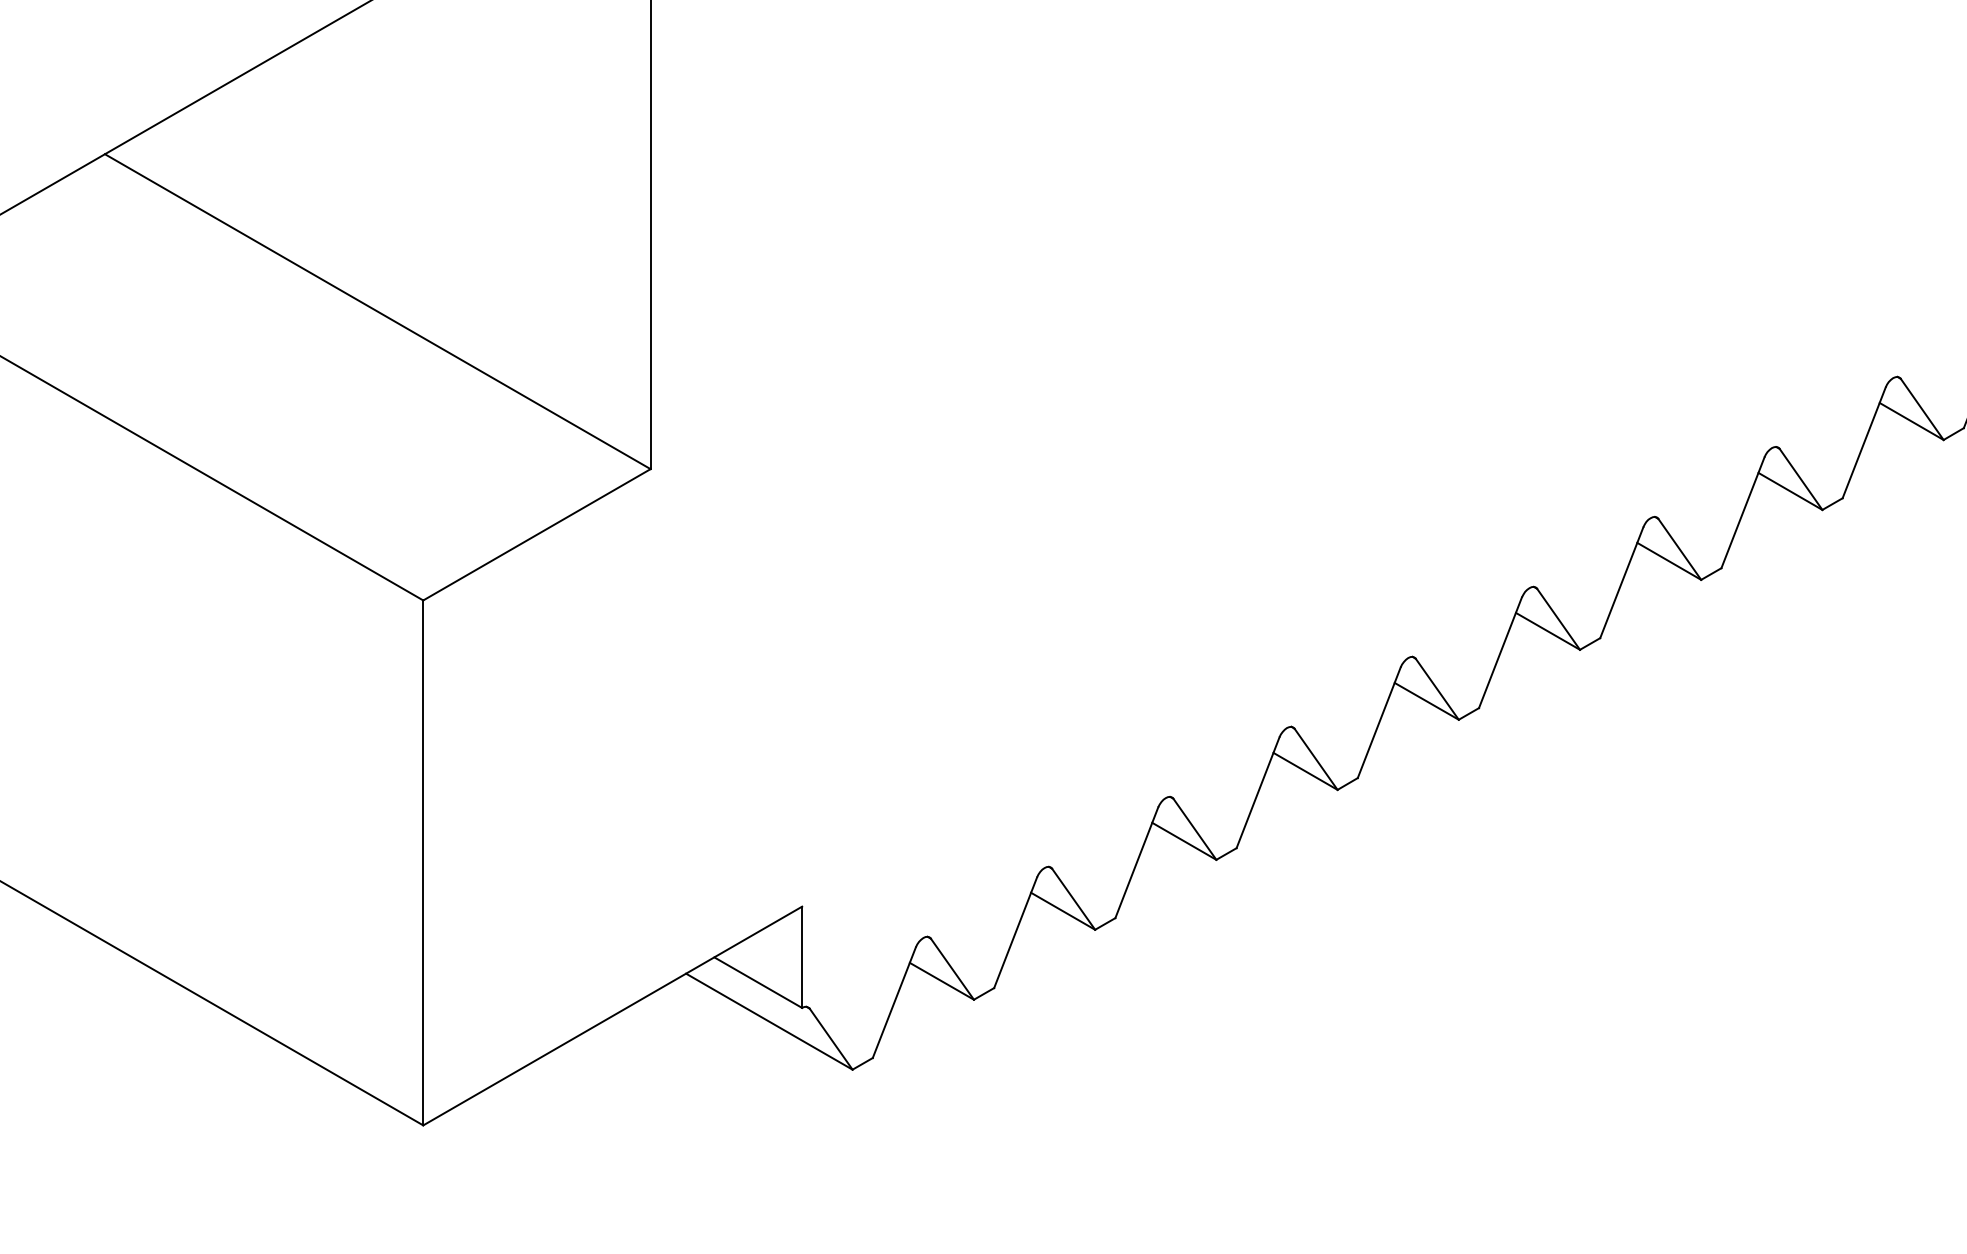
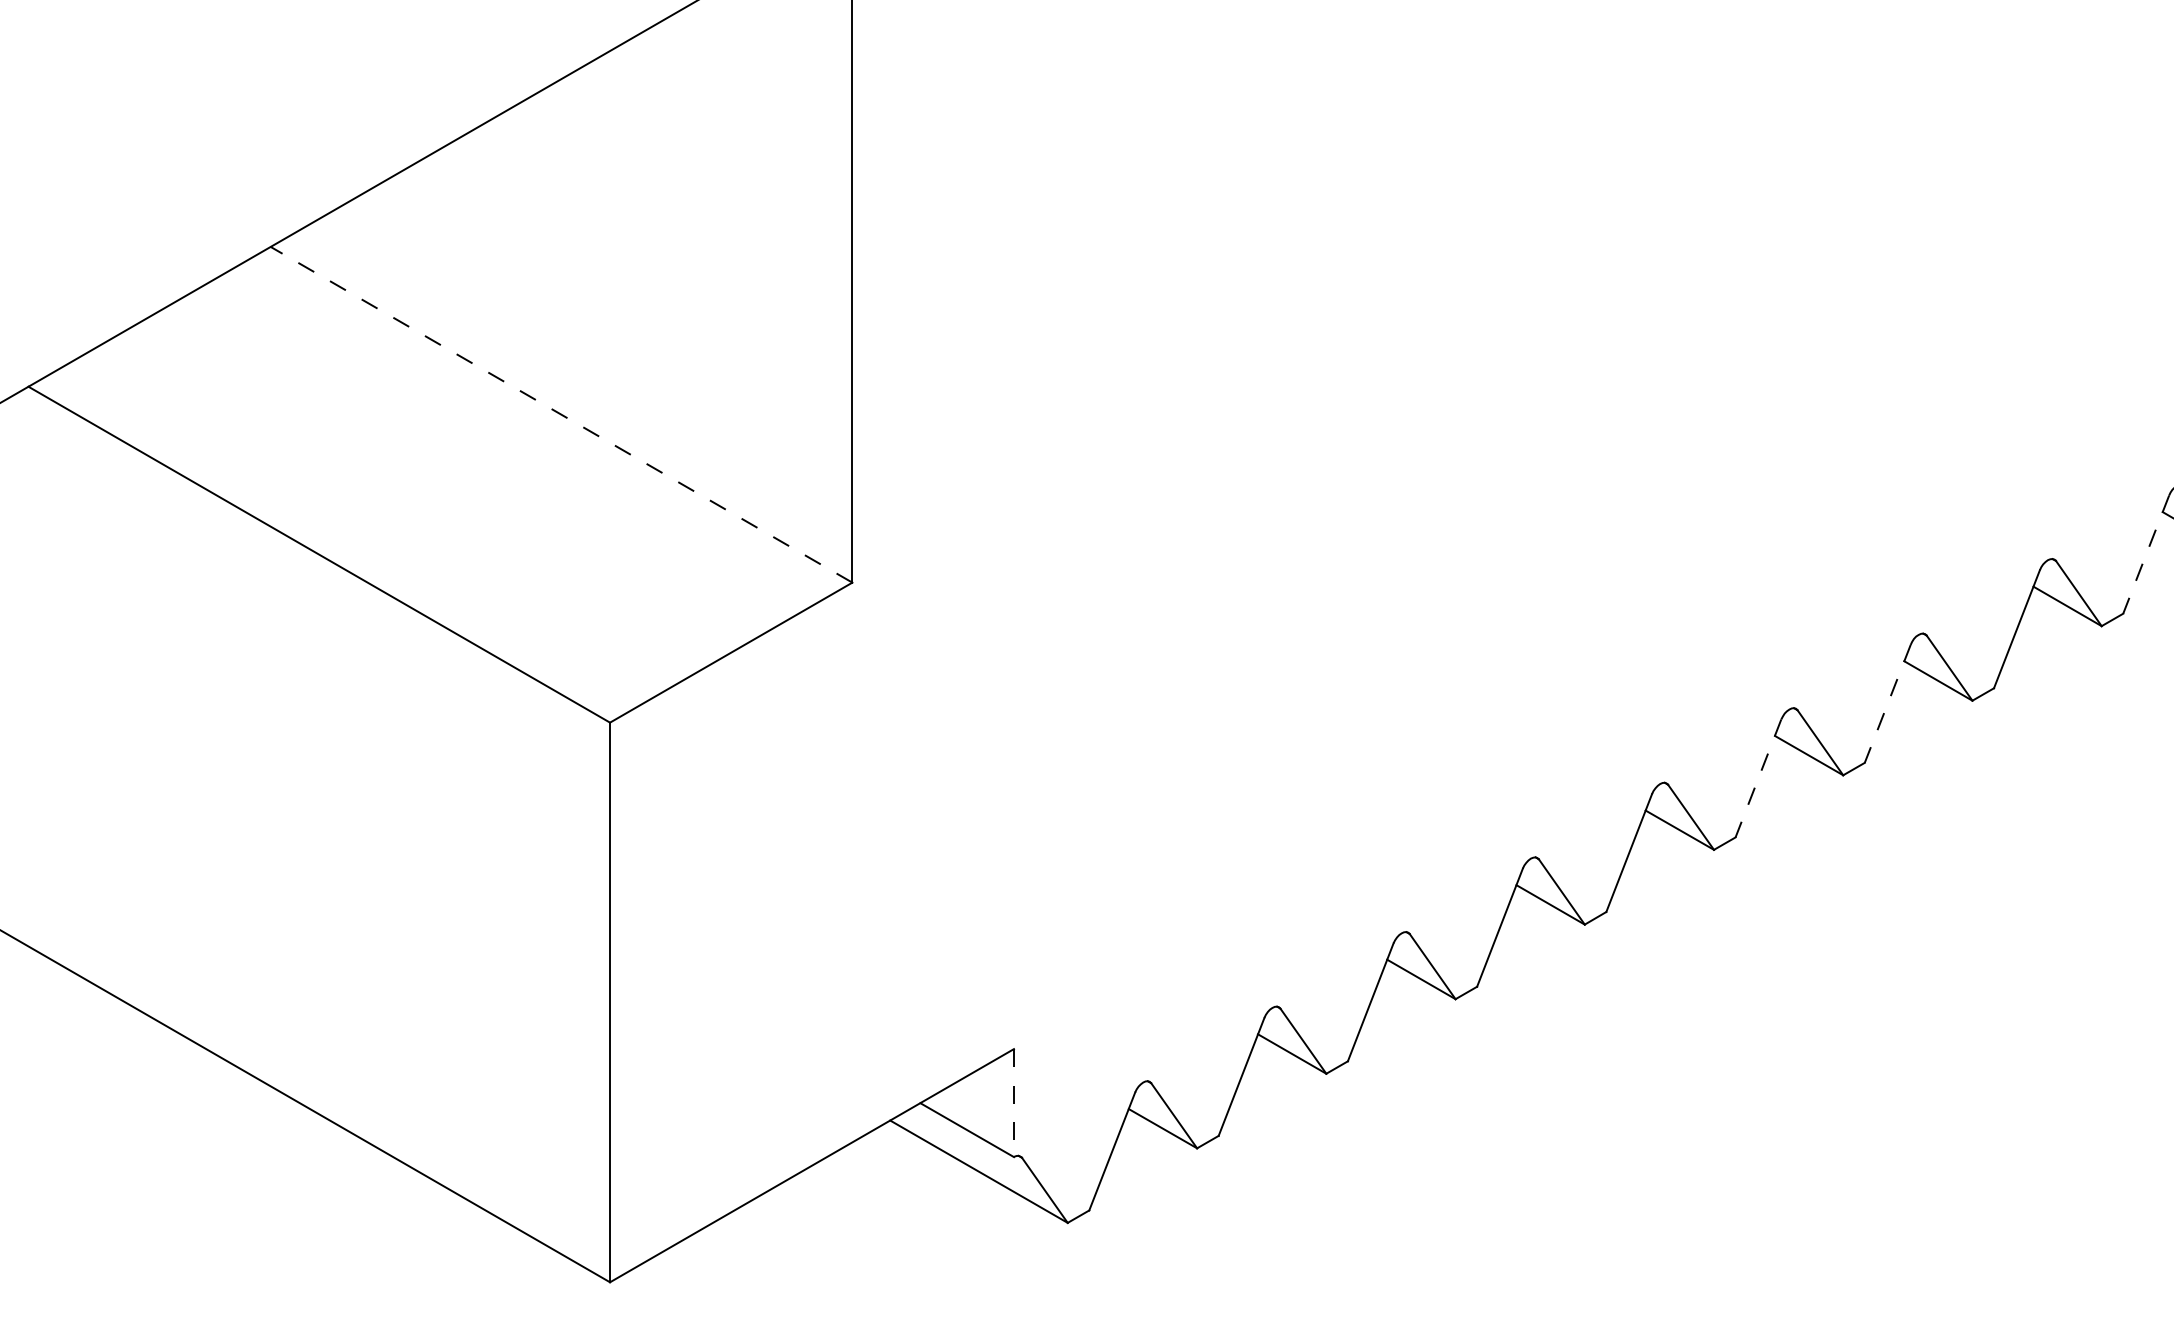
line: (377, 311) -> (561, 414), solid -> dashed
line: (1863, 443) -> (2145, 555), solid -> dashed
line: (1621, 583) -> (1887, 704), solid -> dashed
line: (1500, 652) -> (1758, 778), solid -> dashed
line: (801, 957) -> (1013, 1103), solid -> dashed

